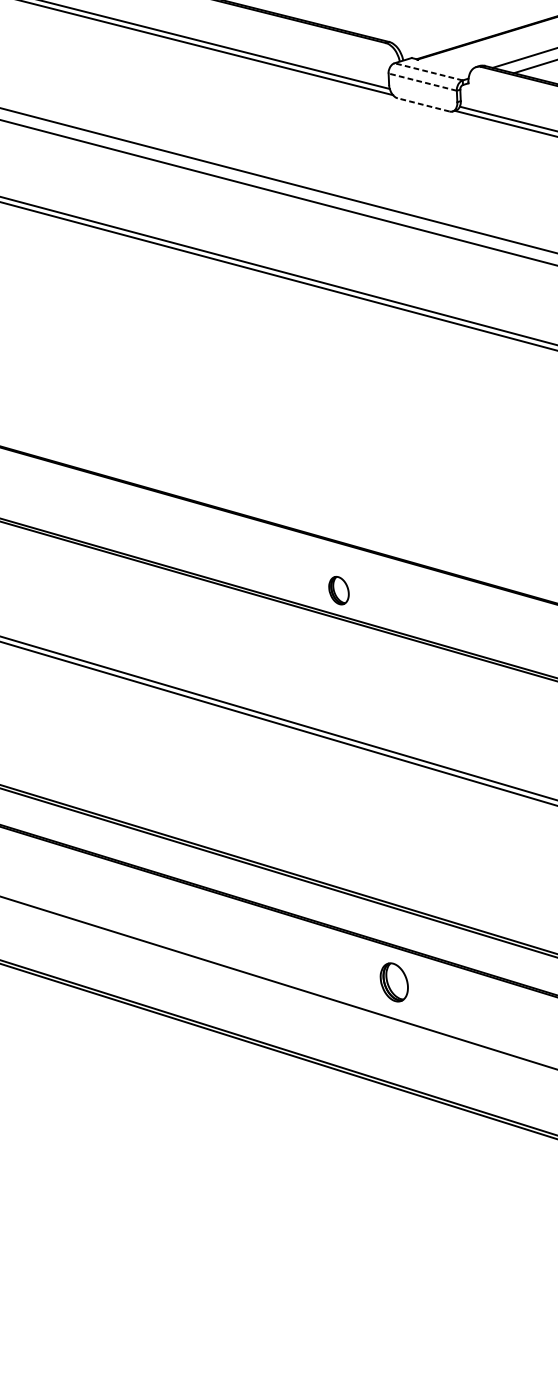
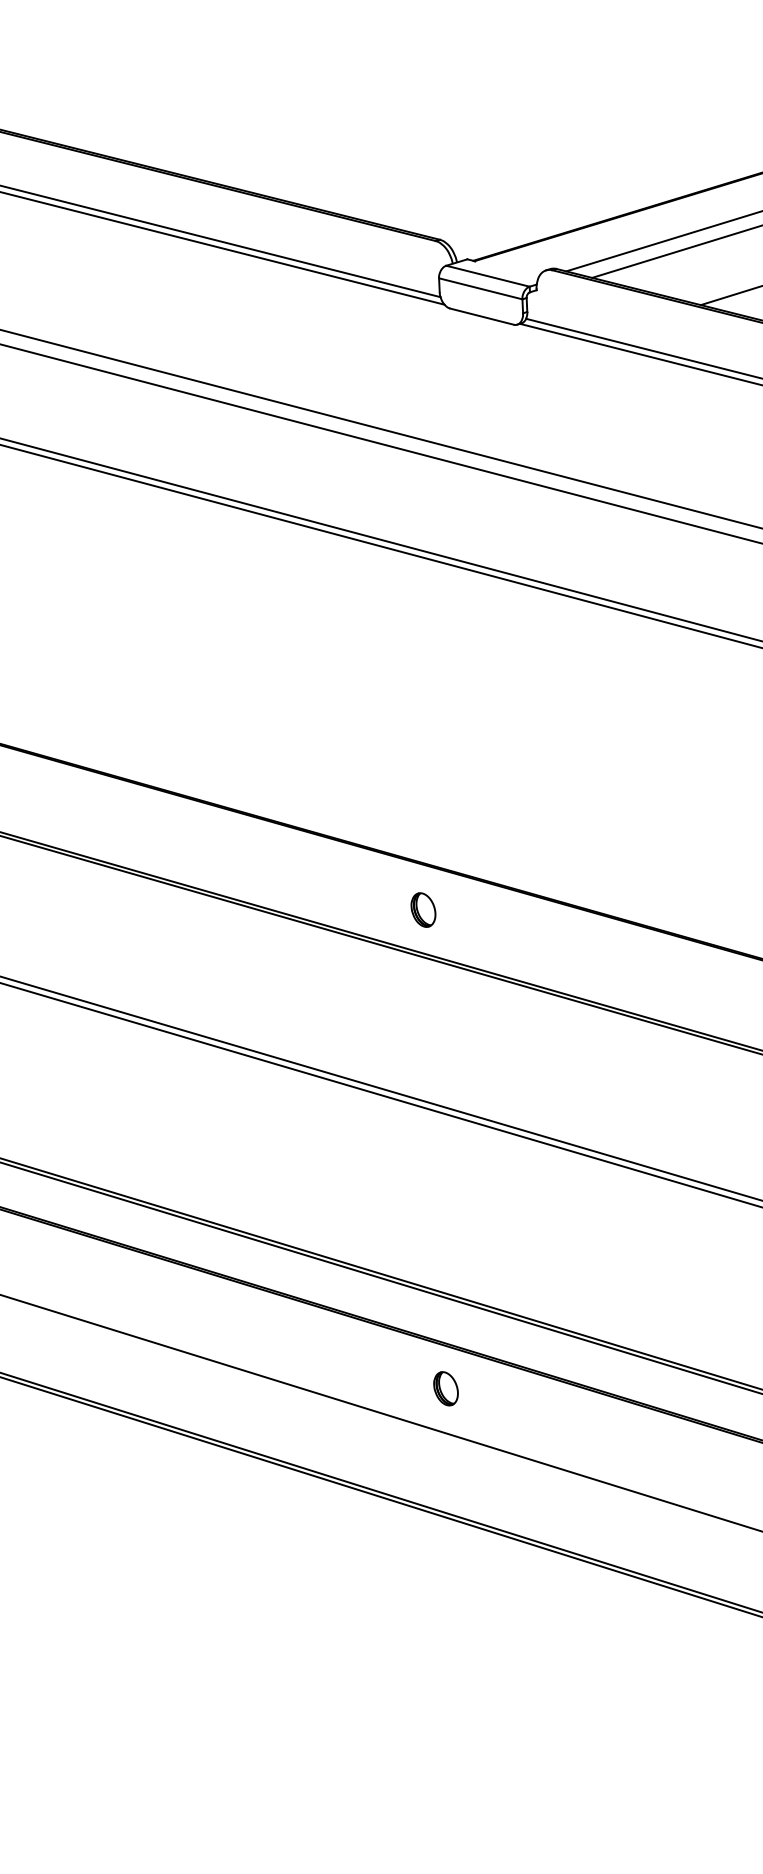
line: (429, 72) -> (488, 276), dashed -> solid
line: (422, 81) -> (480, 288), dashed -> solid
line: (424, 104) -> (482, 316), dashed -> solid
part: (339, 590) -> (423, 909), moved
part: (393, 982) -> (445, 1388), size x0.71

